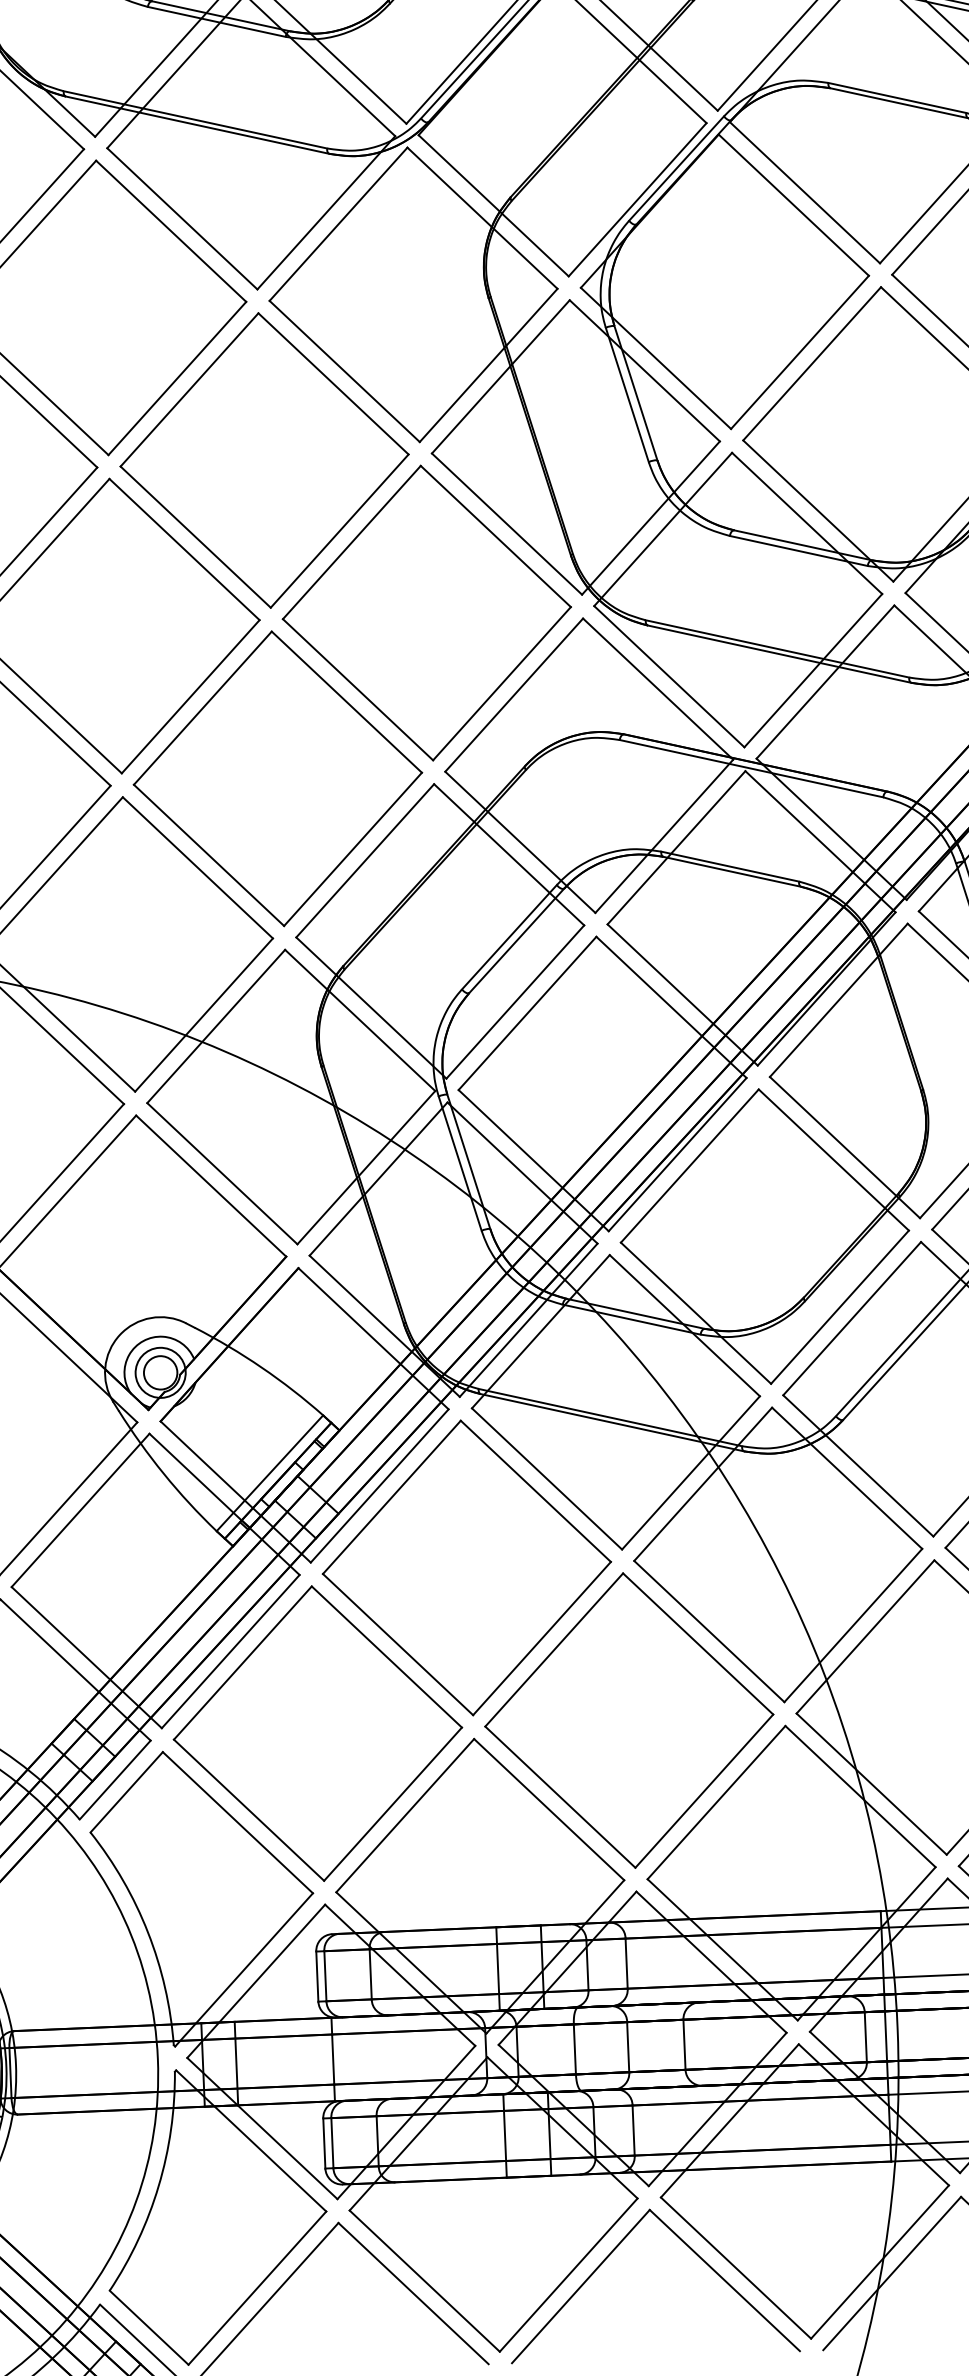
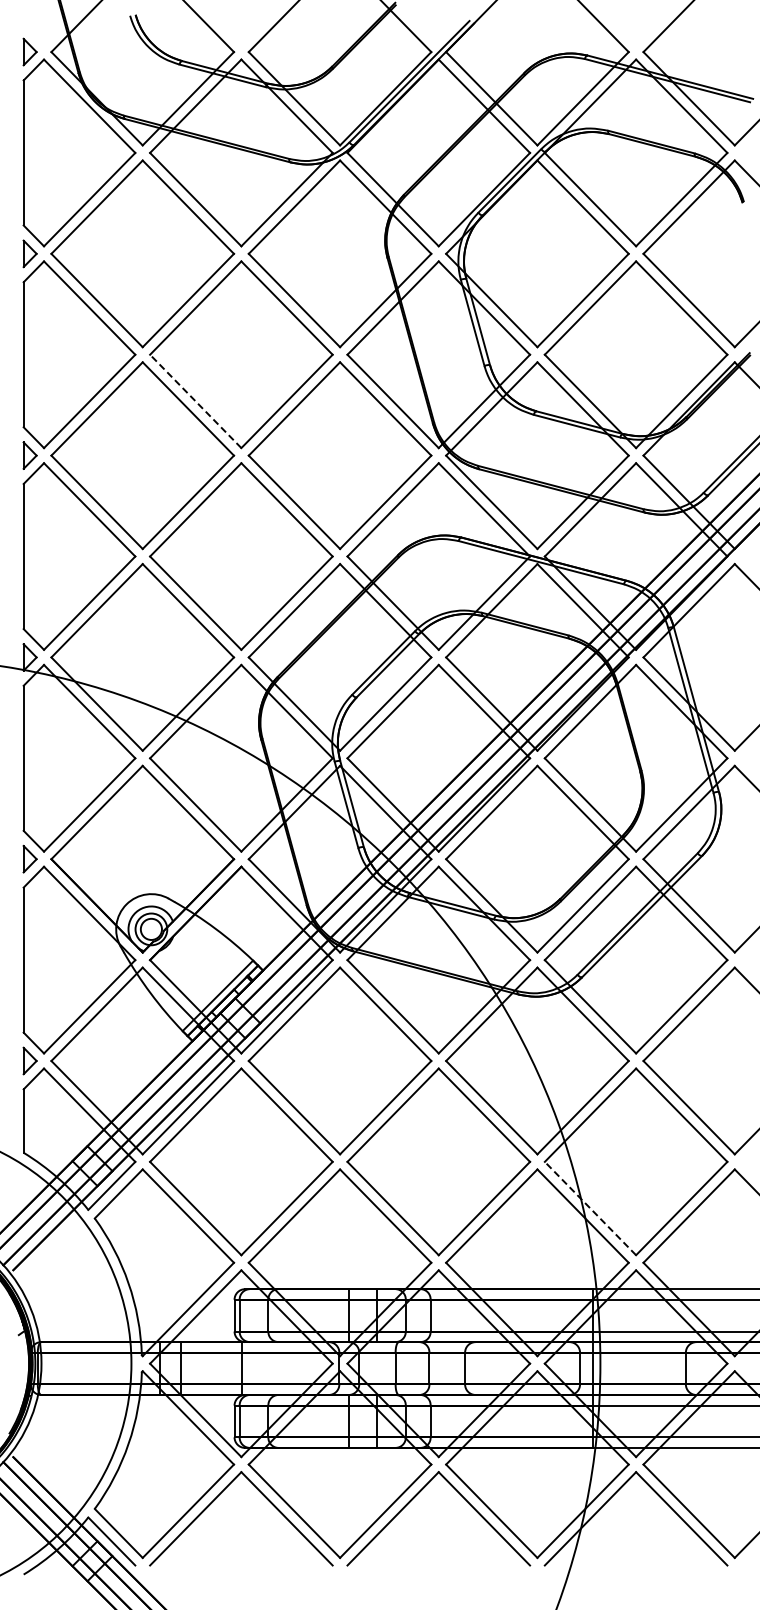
line: (195, 537) -> (195, 401), solid -> dashed
line: (871, 1784) -> (590, 1208), solid -> dashed

